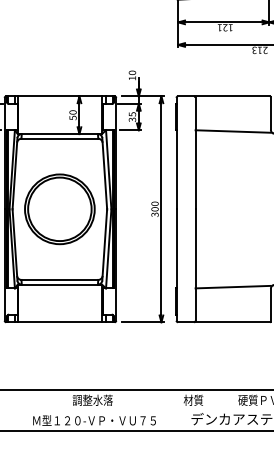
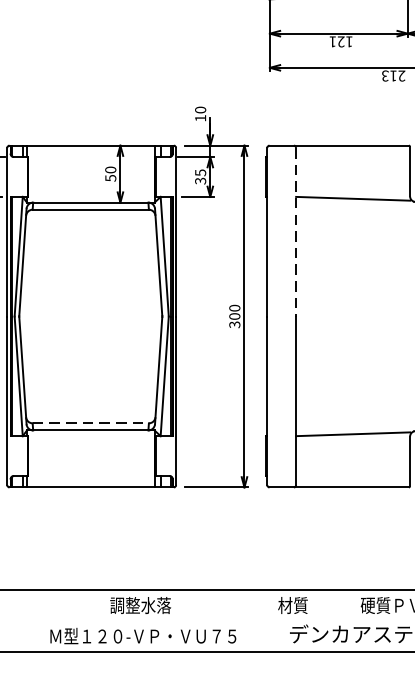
line: (195, 153) -> (296, 232), solid -> dashed
part: (59, 209) -> (90, 316), removed
line: (60, 279) -> (91, 422), solid -> dashed

